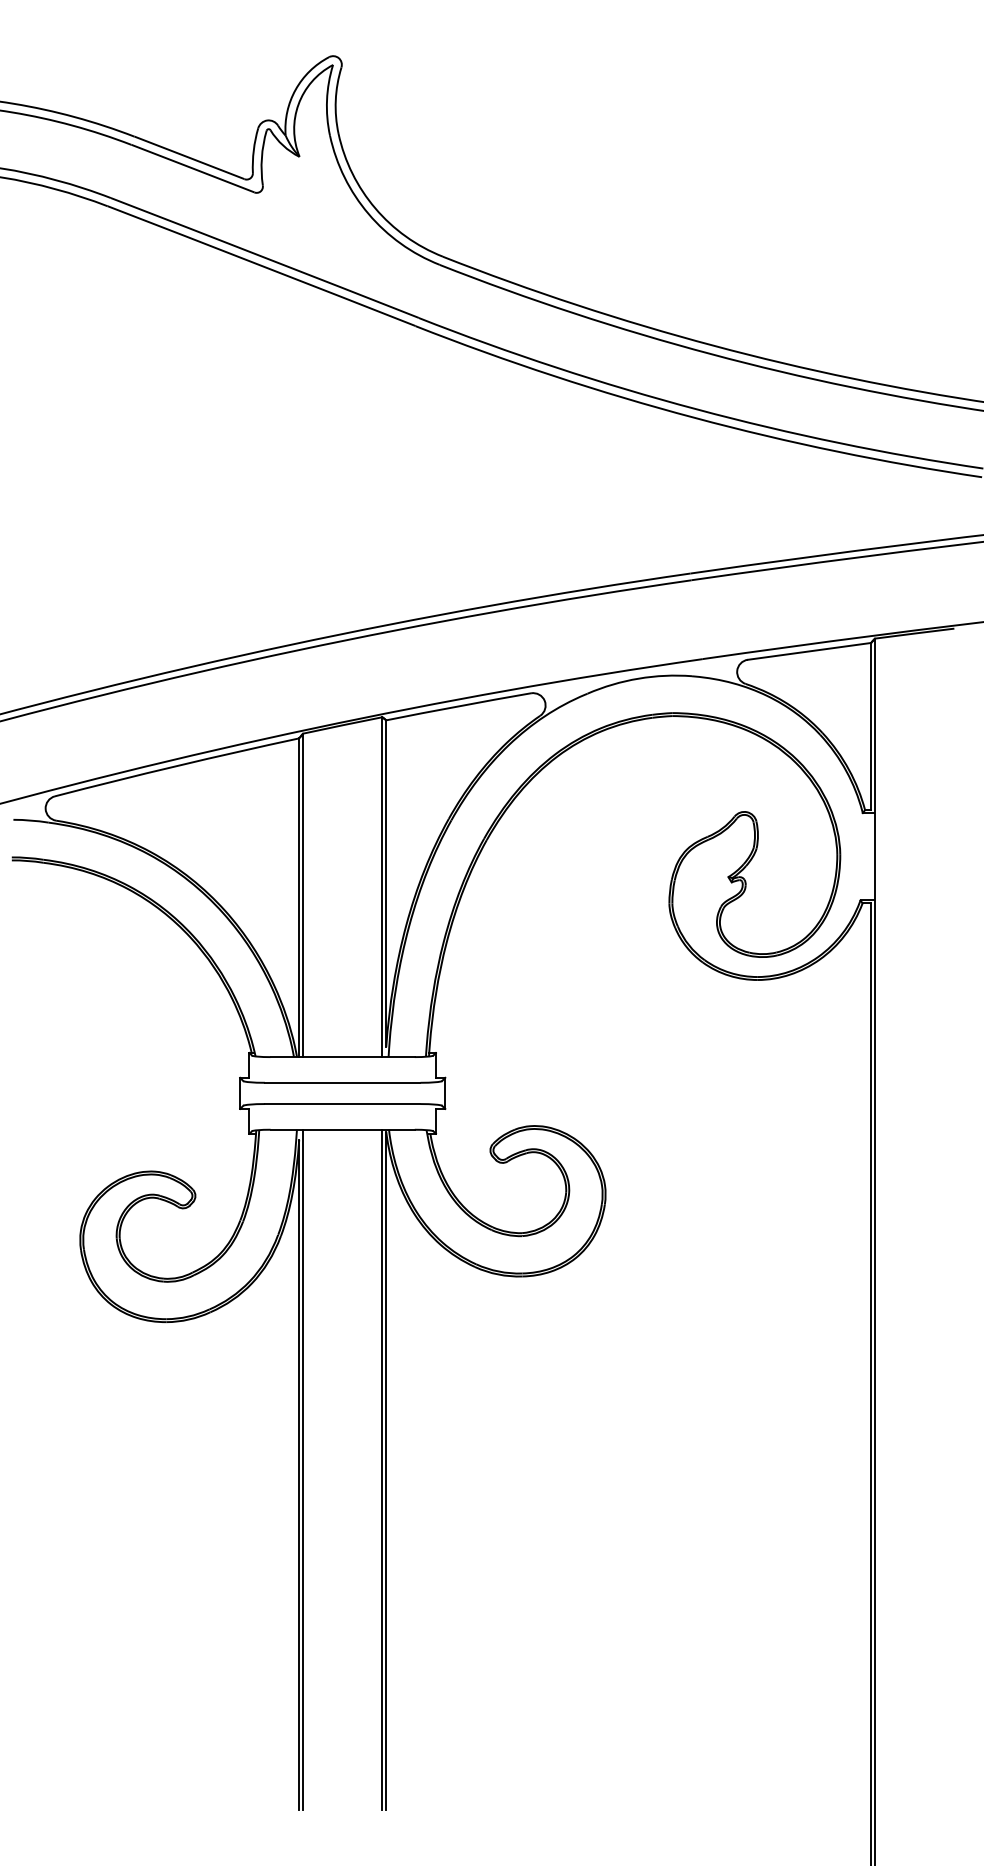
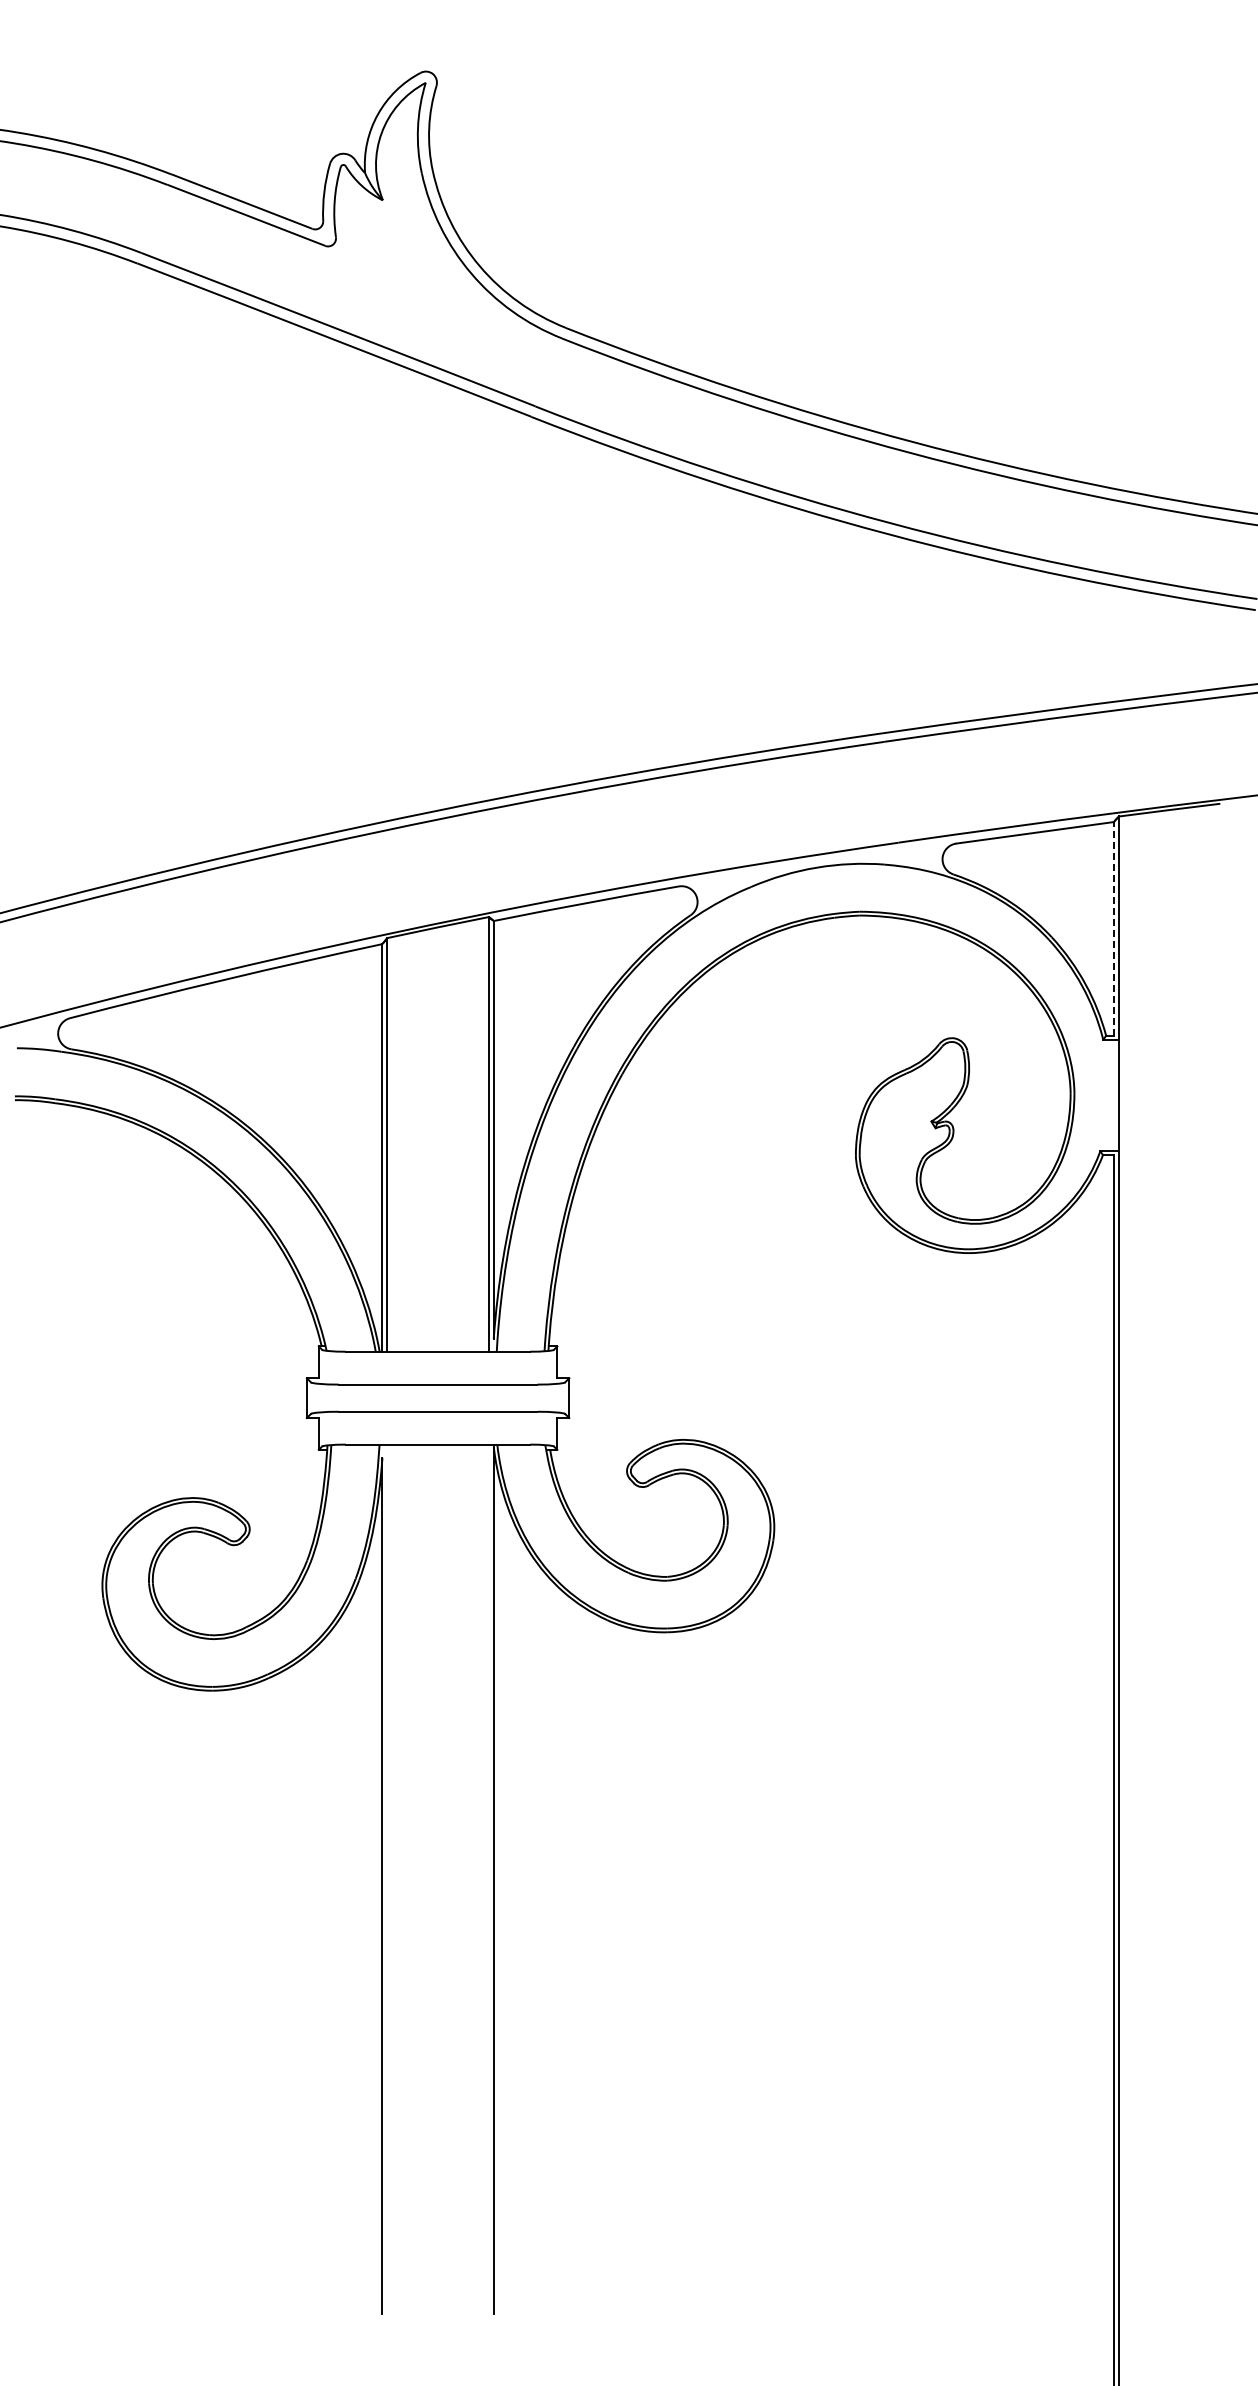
line: (870, 726) -> (1113, 928), solid -> dashed
line: (303, 1469) -> (387, 1879), removed
line: (382, 1469) -> (488, 1879), removed

